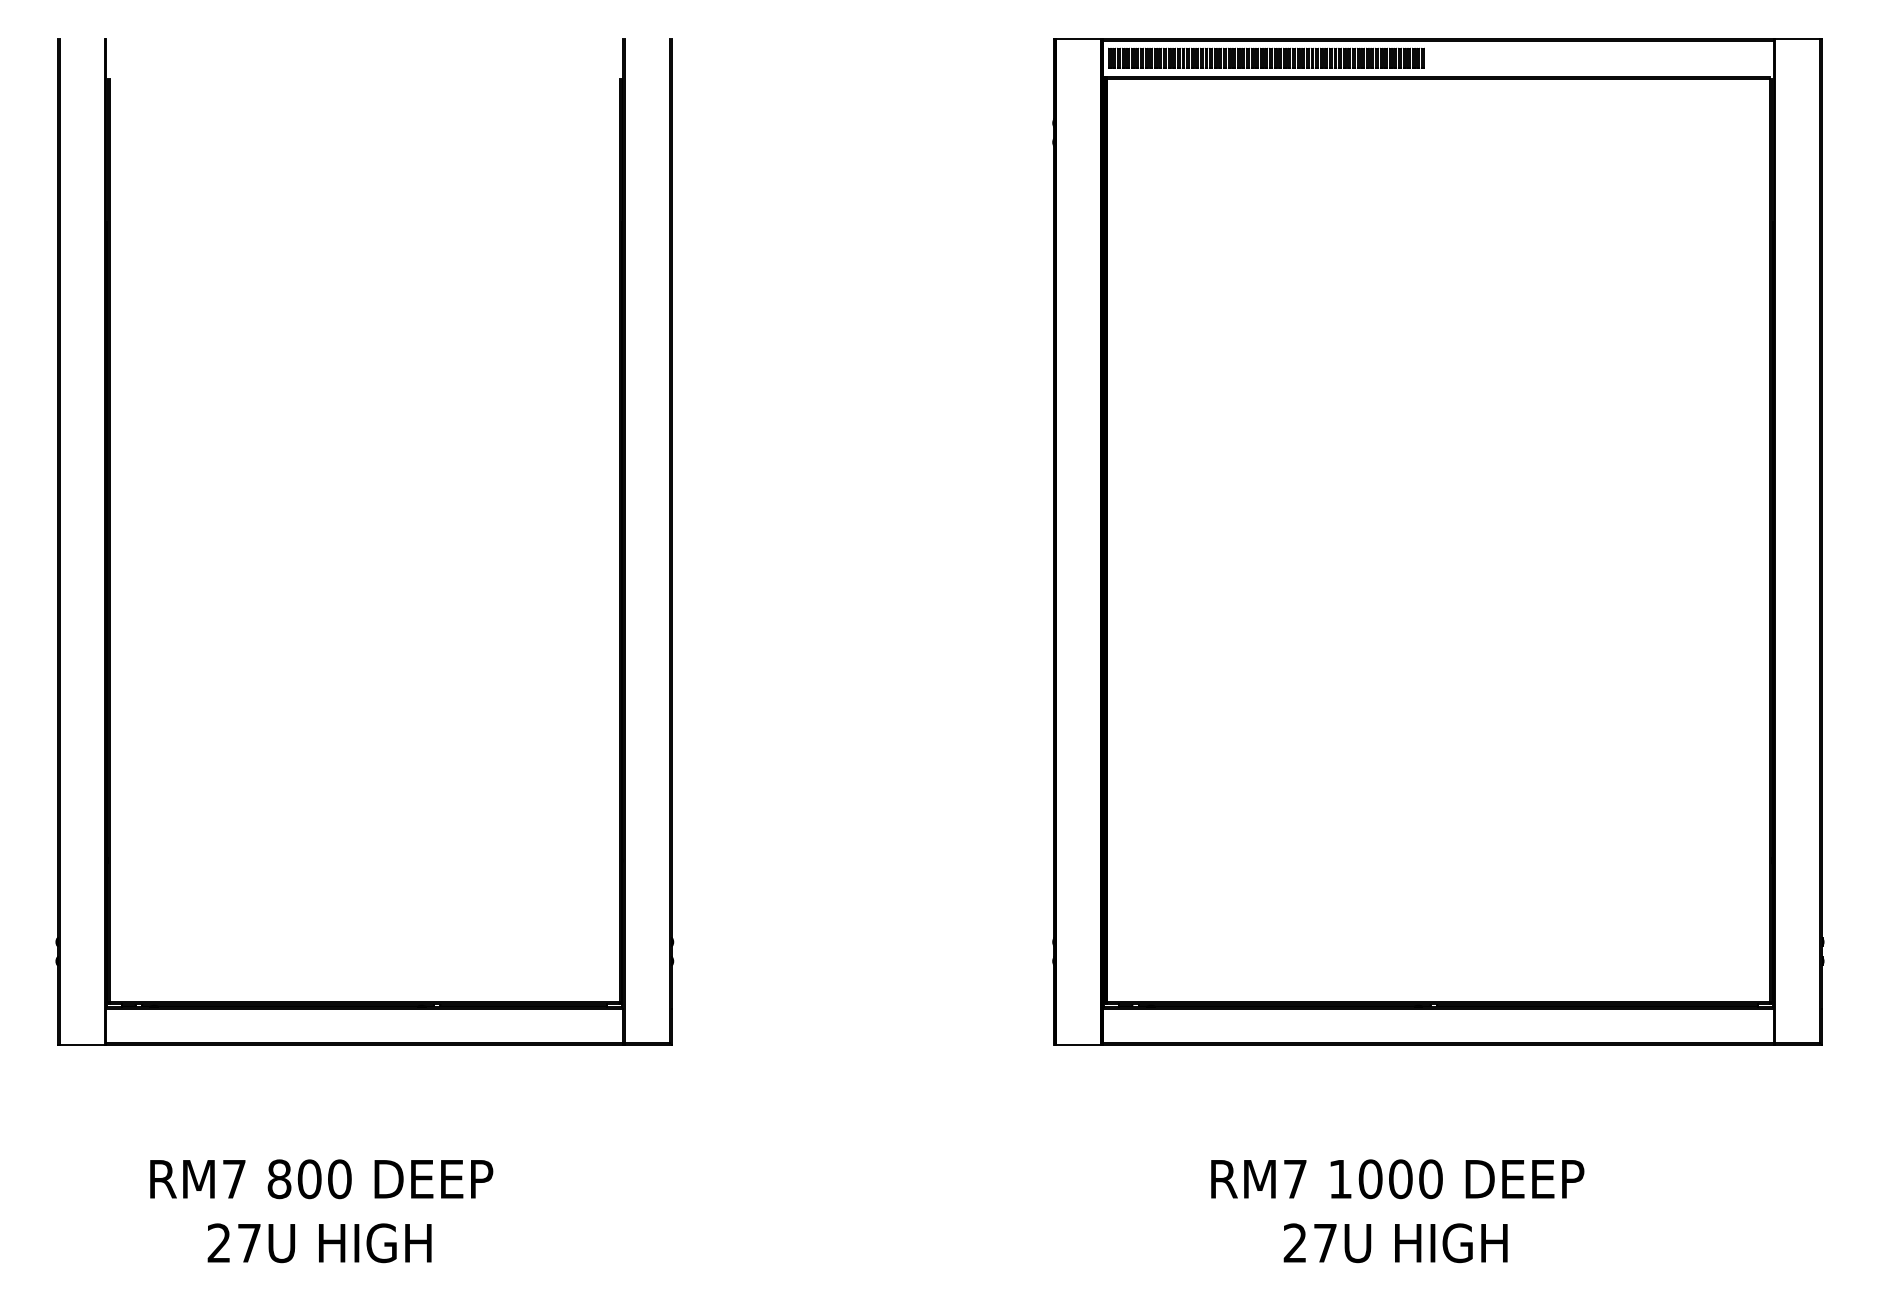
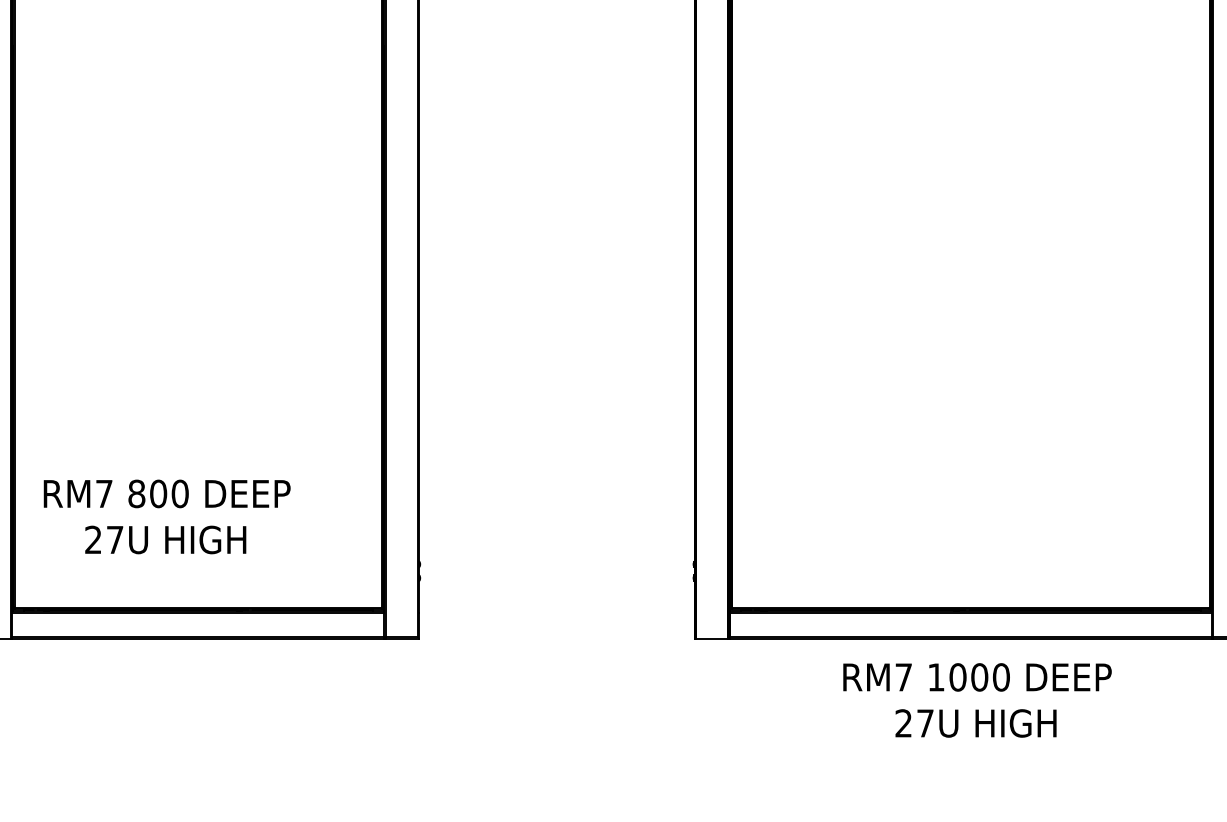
text: (321, 1211) -> (167, 517), moved
text: (1397, 1211) -> (977, 700), moved

